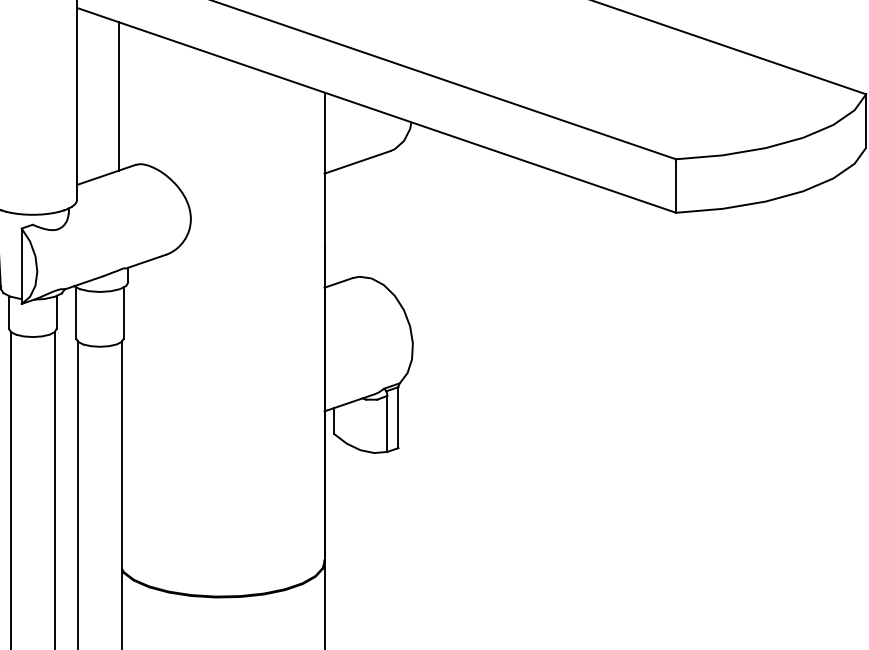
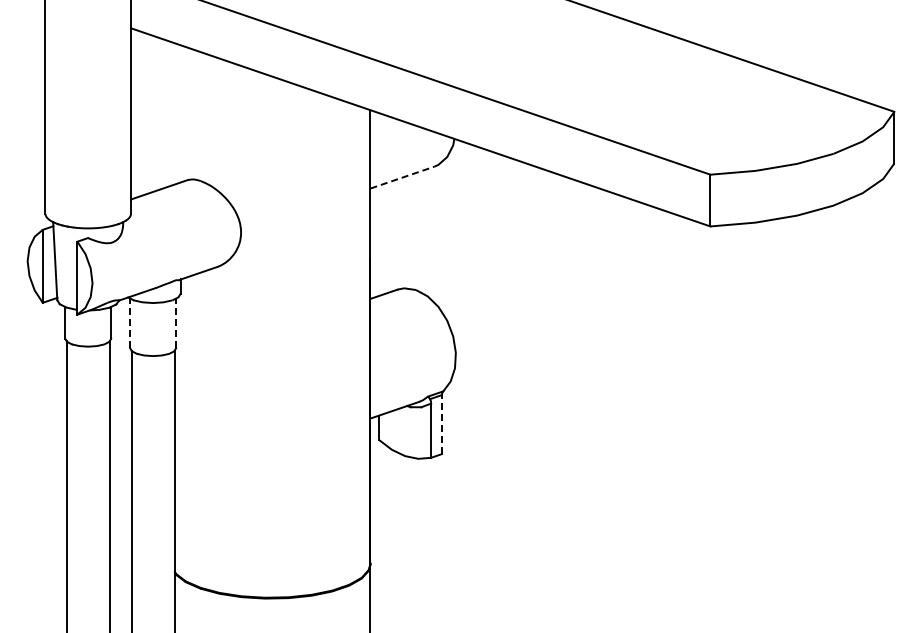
line: (118, 96) -> (171, 113), removed
line: (357, 162) -> (402, 177), solid -> dashed
line: (76, 313) -> (130, 323), solid -> dashed
line: (124, 313) -> (176, 323), solid -> dashed
line: (398, 417) -> (441, 424), solid -> dashed

